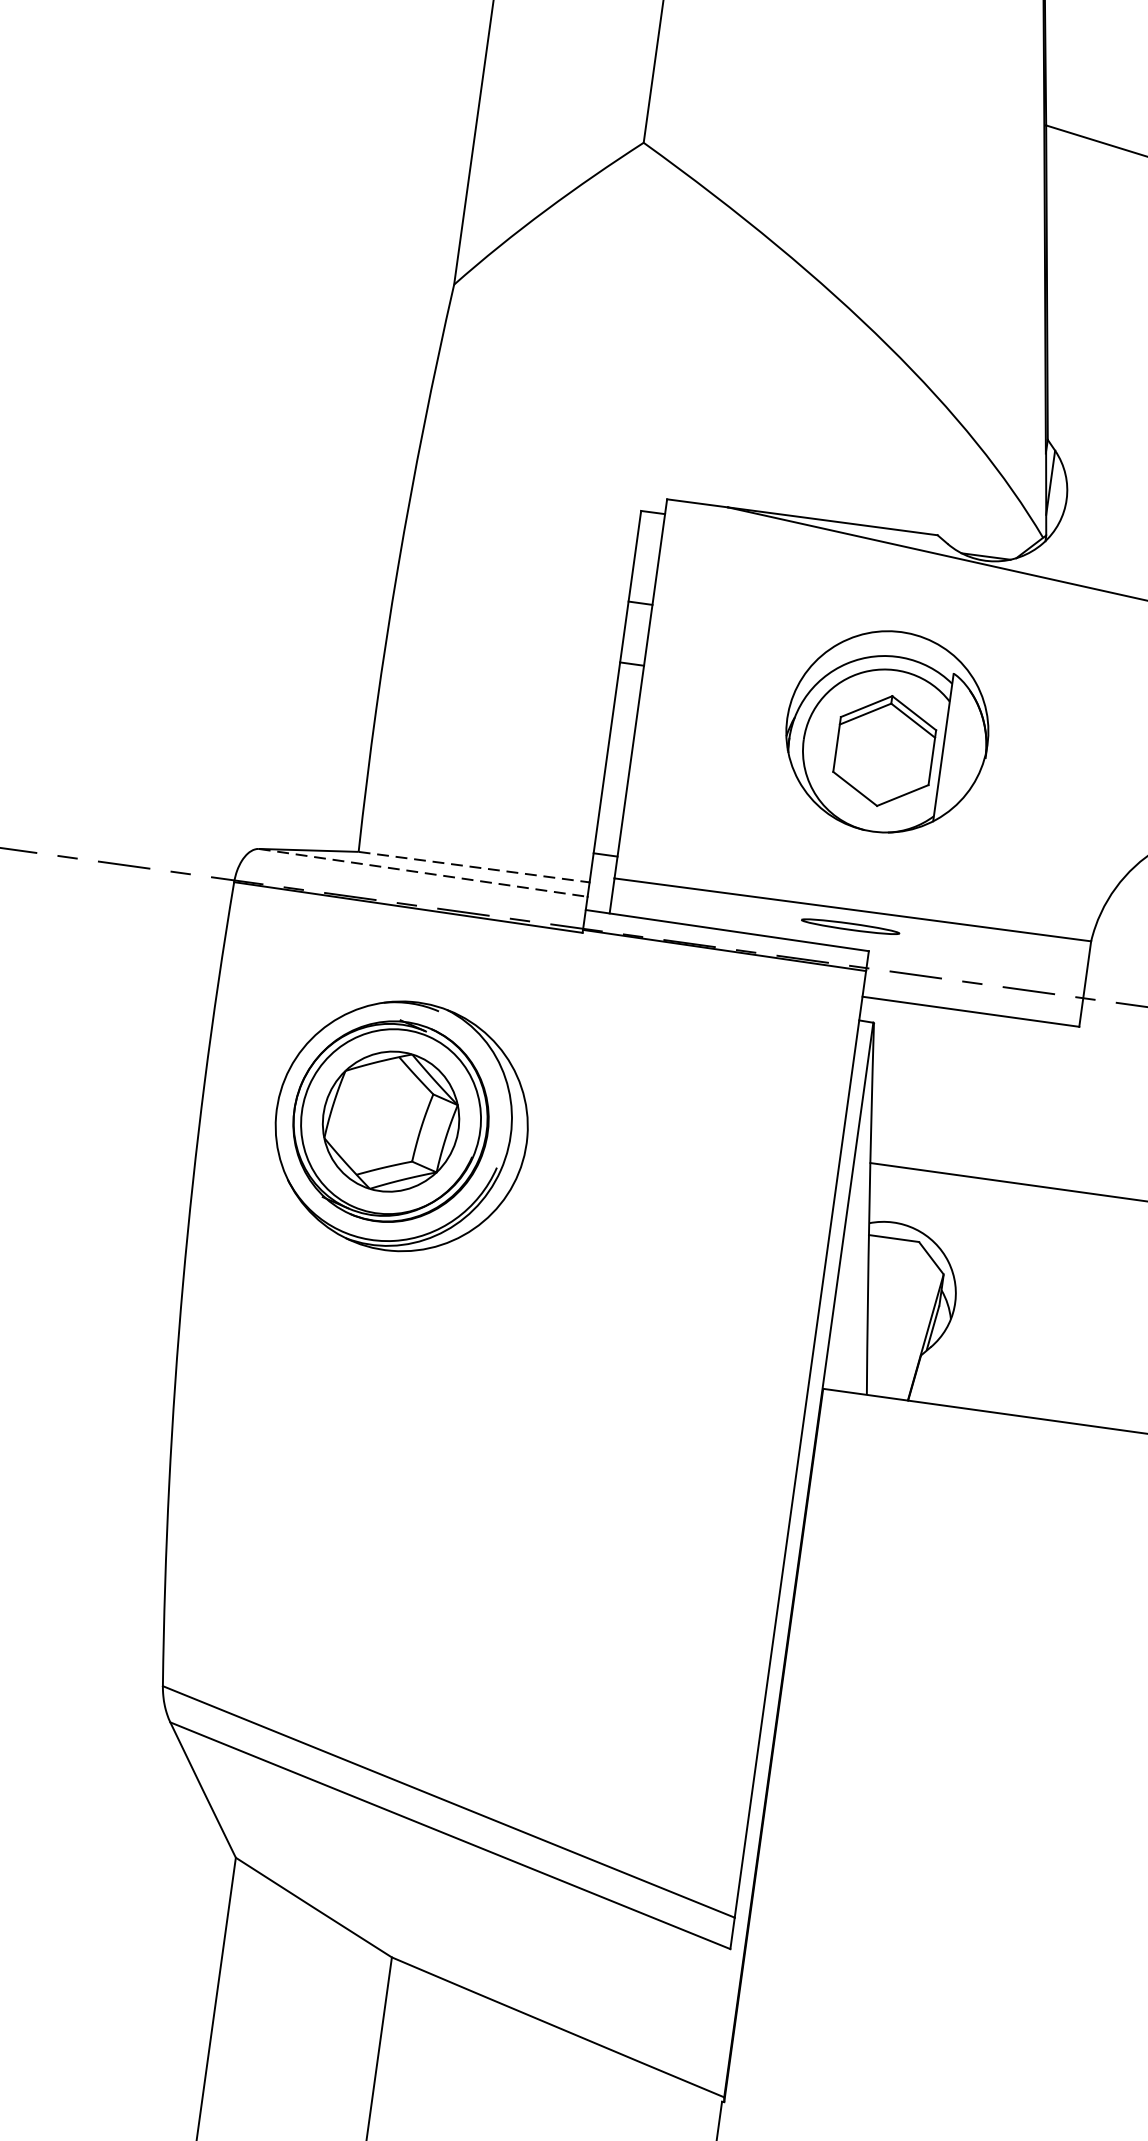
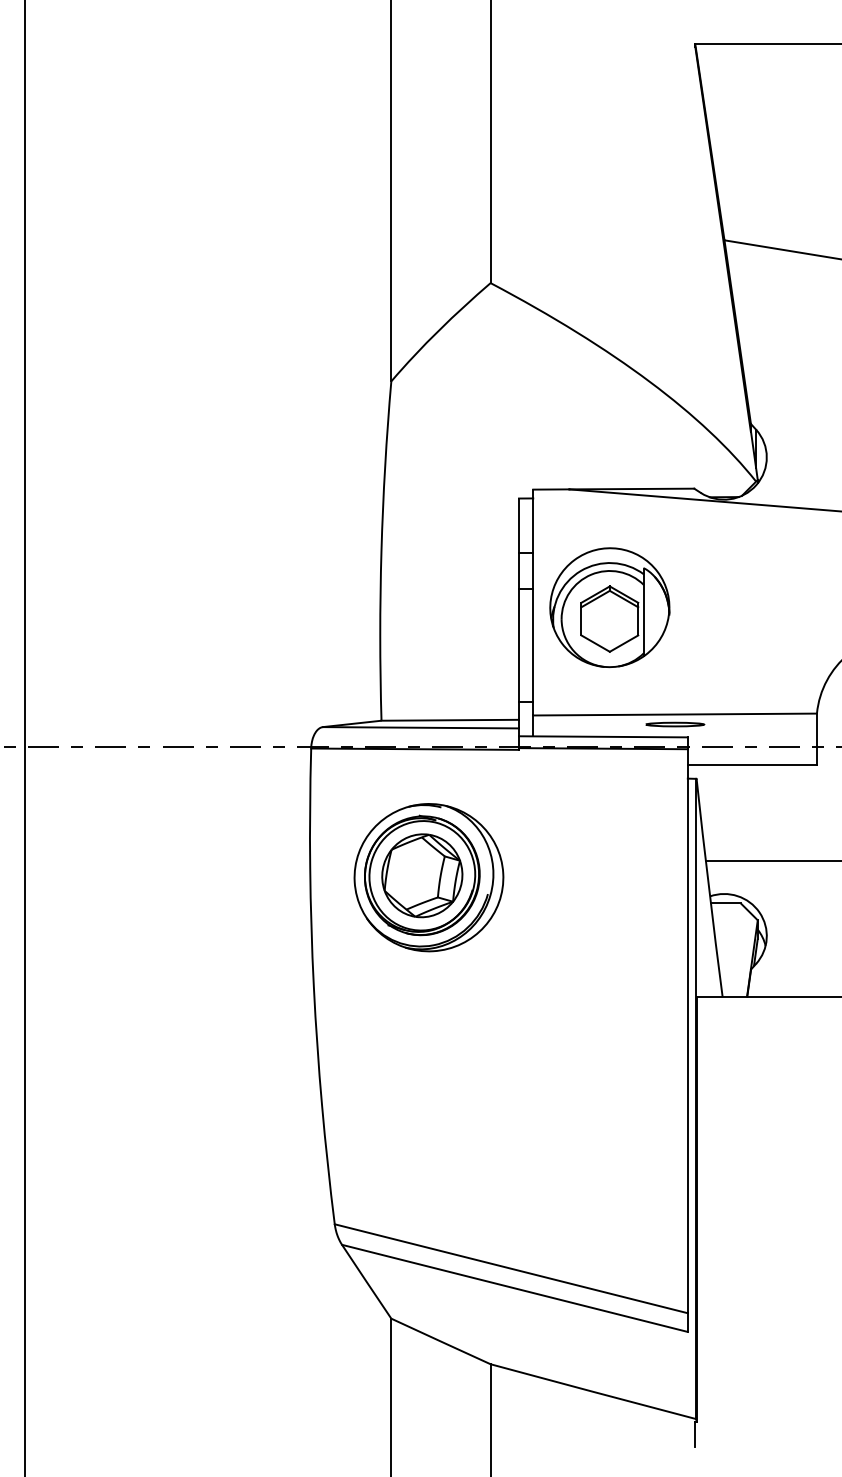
part: (886, 731) -> (609, 607), moved
line: (474, 867) -> (450, 720), dashed -> solid
line: (424, 872) -> (421, 727), dashed -> solid

